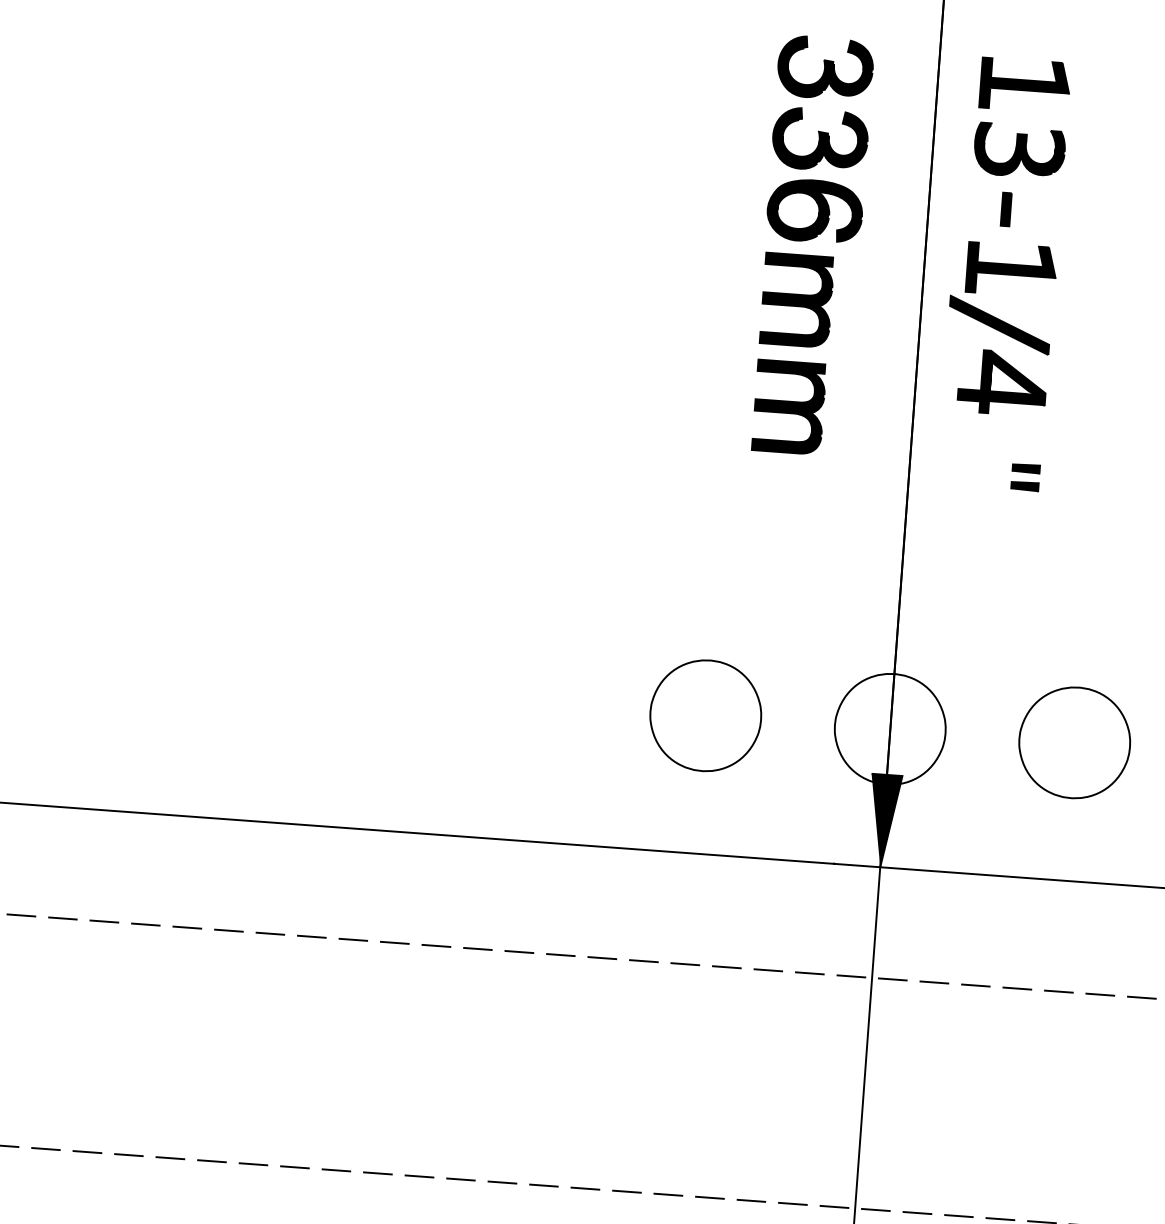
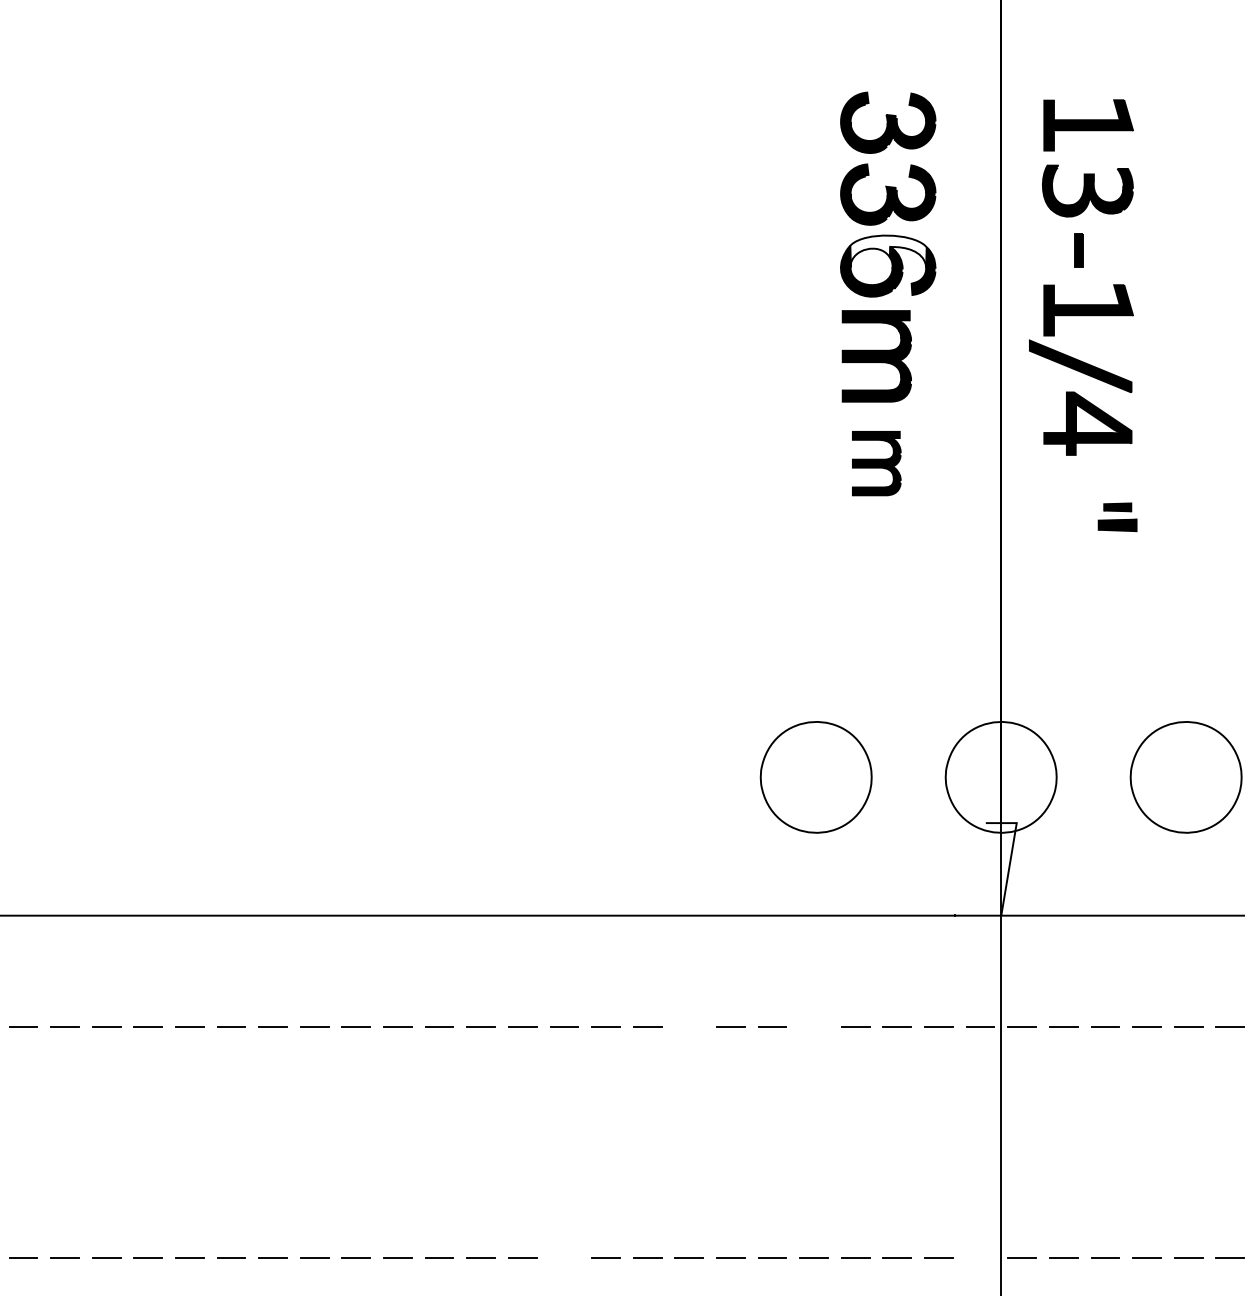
fill: (816, 196) -> (888, 251), removed
part: (788, 407) -> (876, 463), size x0.7
part: (1024, 485) -> (1117, 524), size x1.4
fill: (882, 821) -> (1000, 869), removed
line: (560, 954) -> (688, 1026), removed
line: (684, 964) -> (813, 1026), removed
line: (419, 1176) -> (564, 1257), removed
line: (834, 1206) -> (980, 1257), removed

